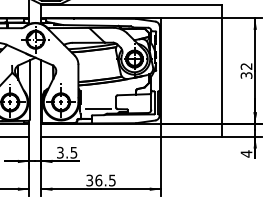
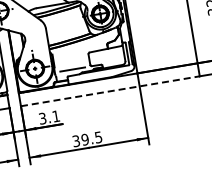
line: (131, 136) -> (110, 90), solid -> dashed
text: (73, 152) -> (55, 116), 3.5 -> 3.1
text: (98, 180) -> (84, 139), 36.5 -> 39.5

